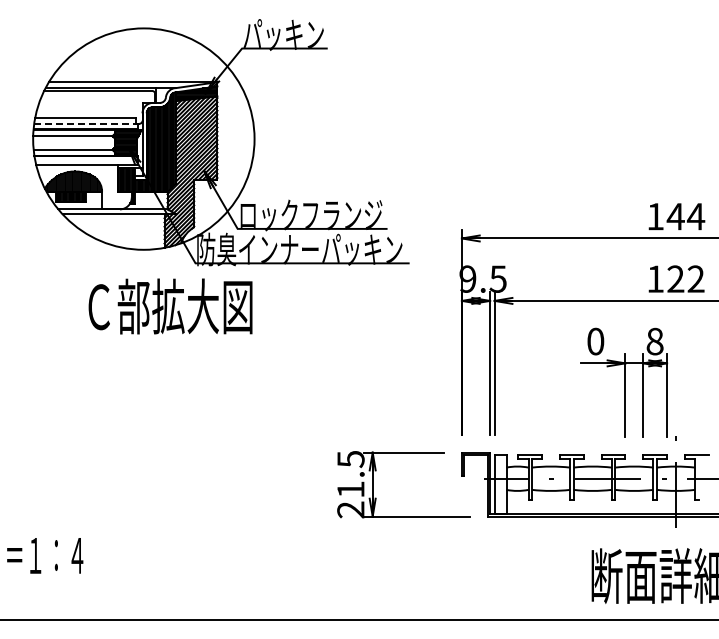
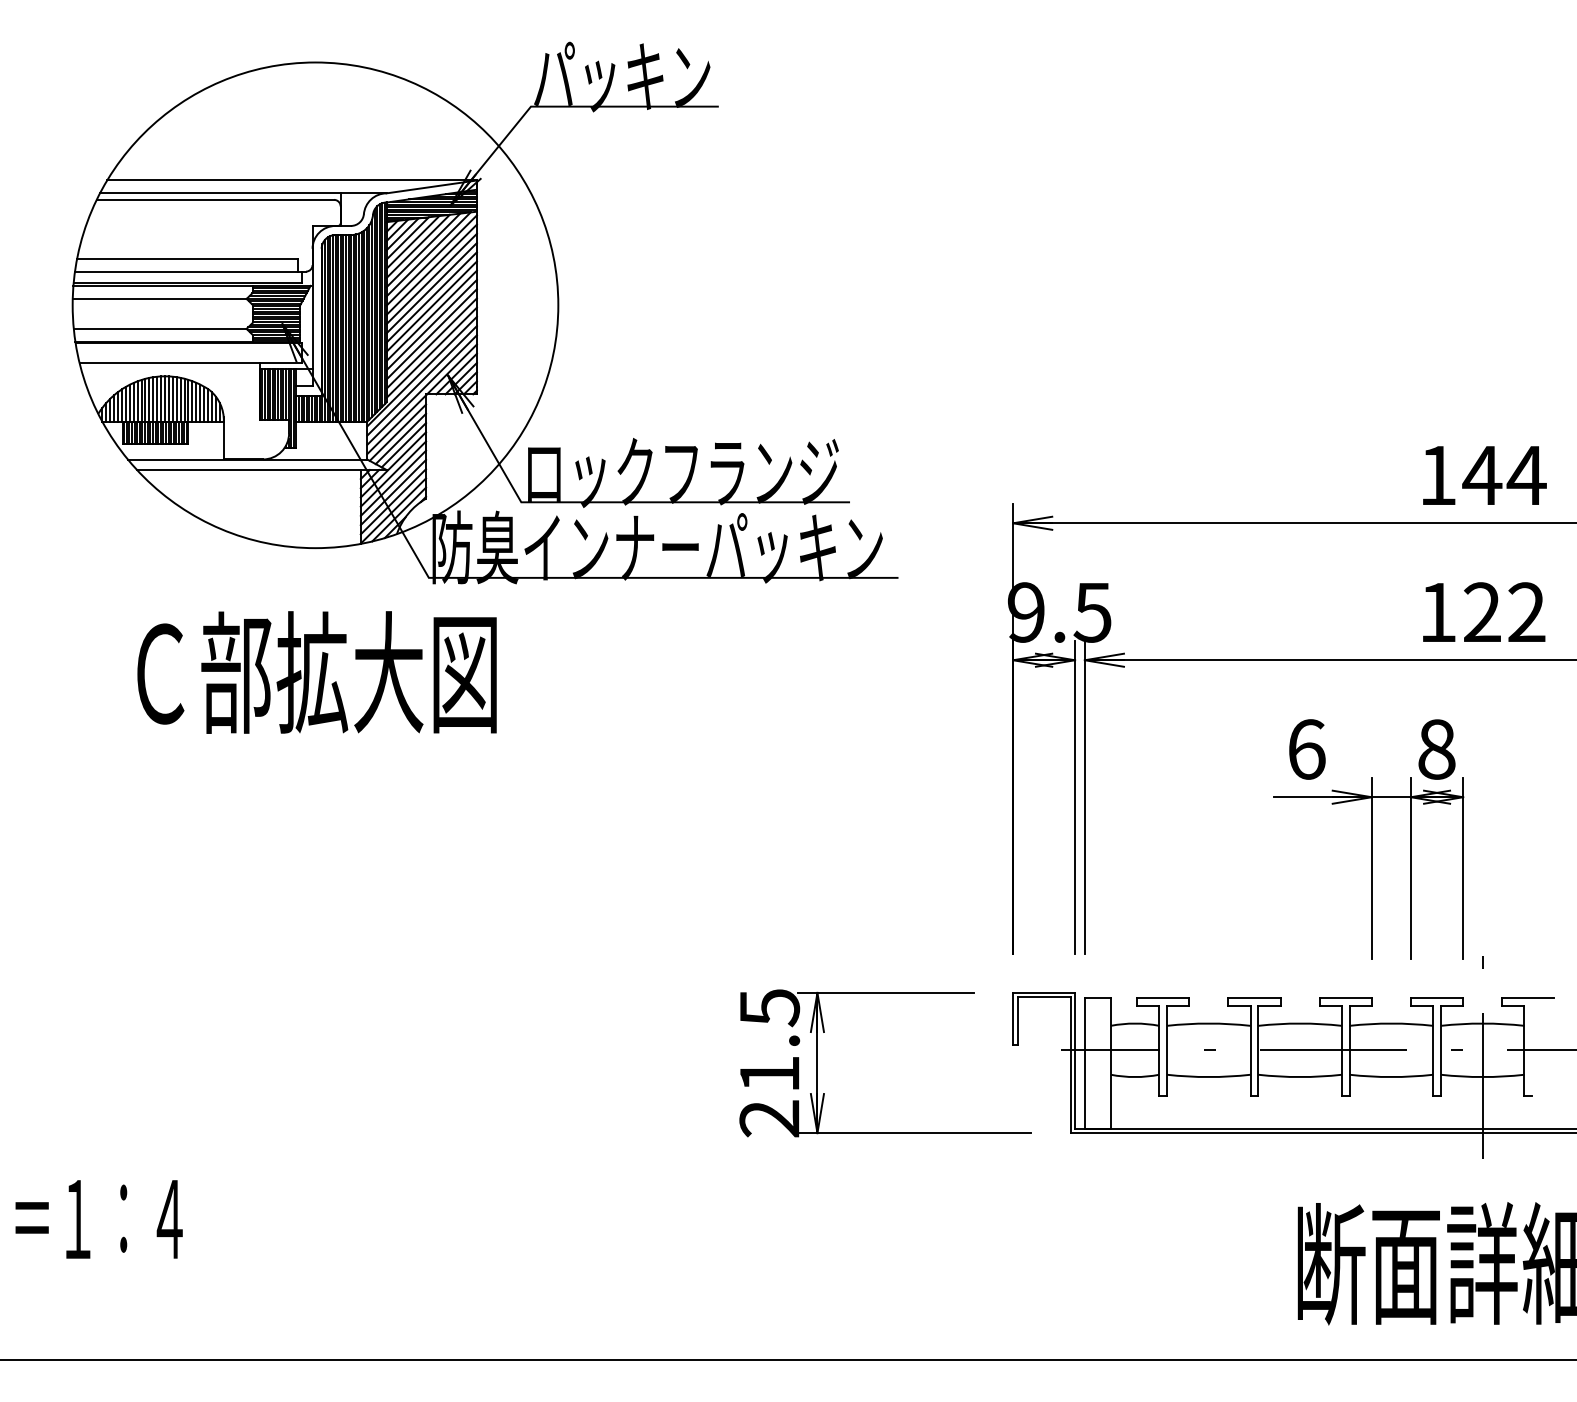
line: (86, 123) -> (189, 271), dashed -> solid
text: (170, 306) -> (316, 672), moved
text: (595, 341) -> (1306, 749), 0 -> 6

